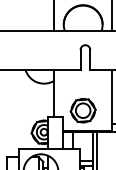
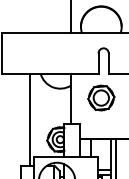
part: (83, 110) -> (101, 97), moved
line: (14, 113) -> (29, 119), added

